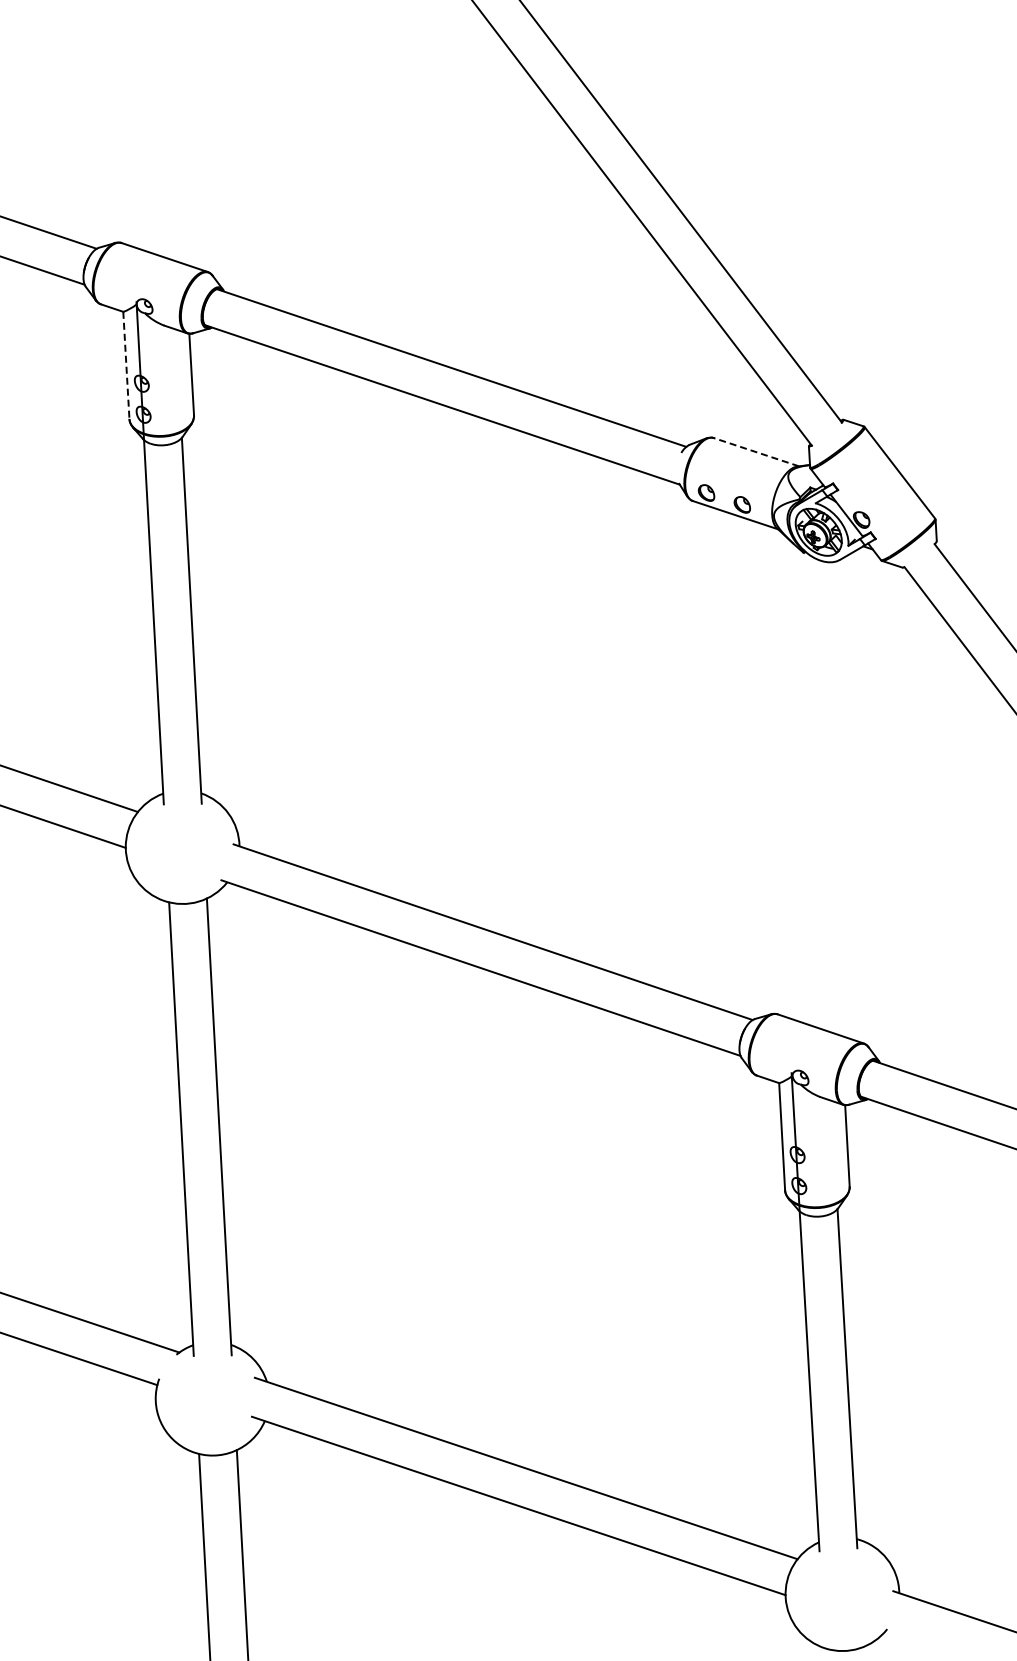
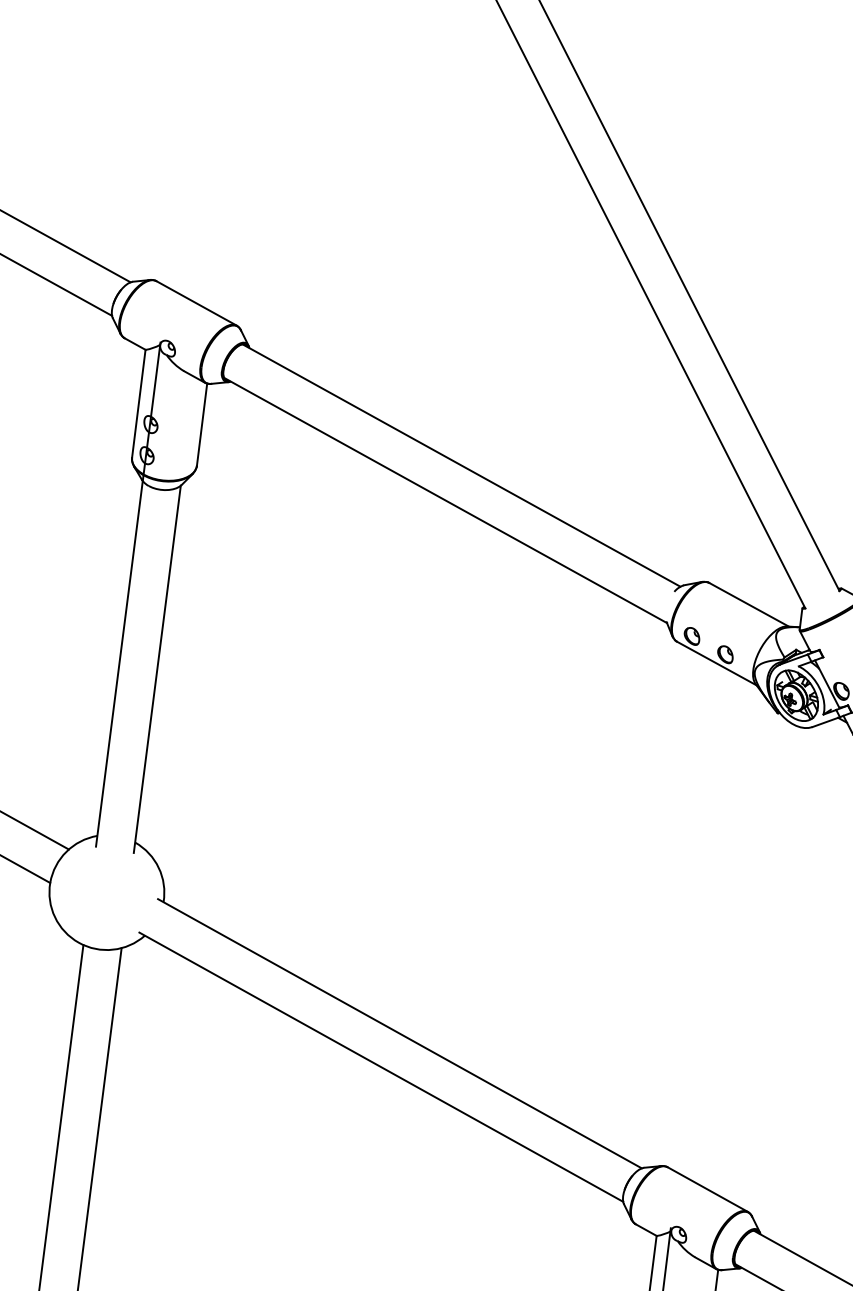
line: (126, 365) -> (138, 403), dashed -> solid
line: (756, 452) -> (749, 605), dashed -> solid

